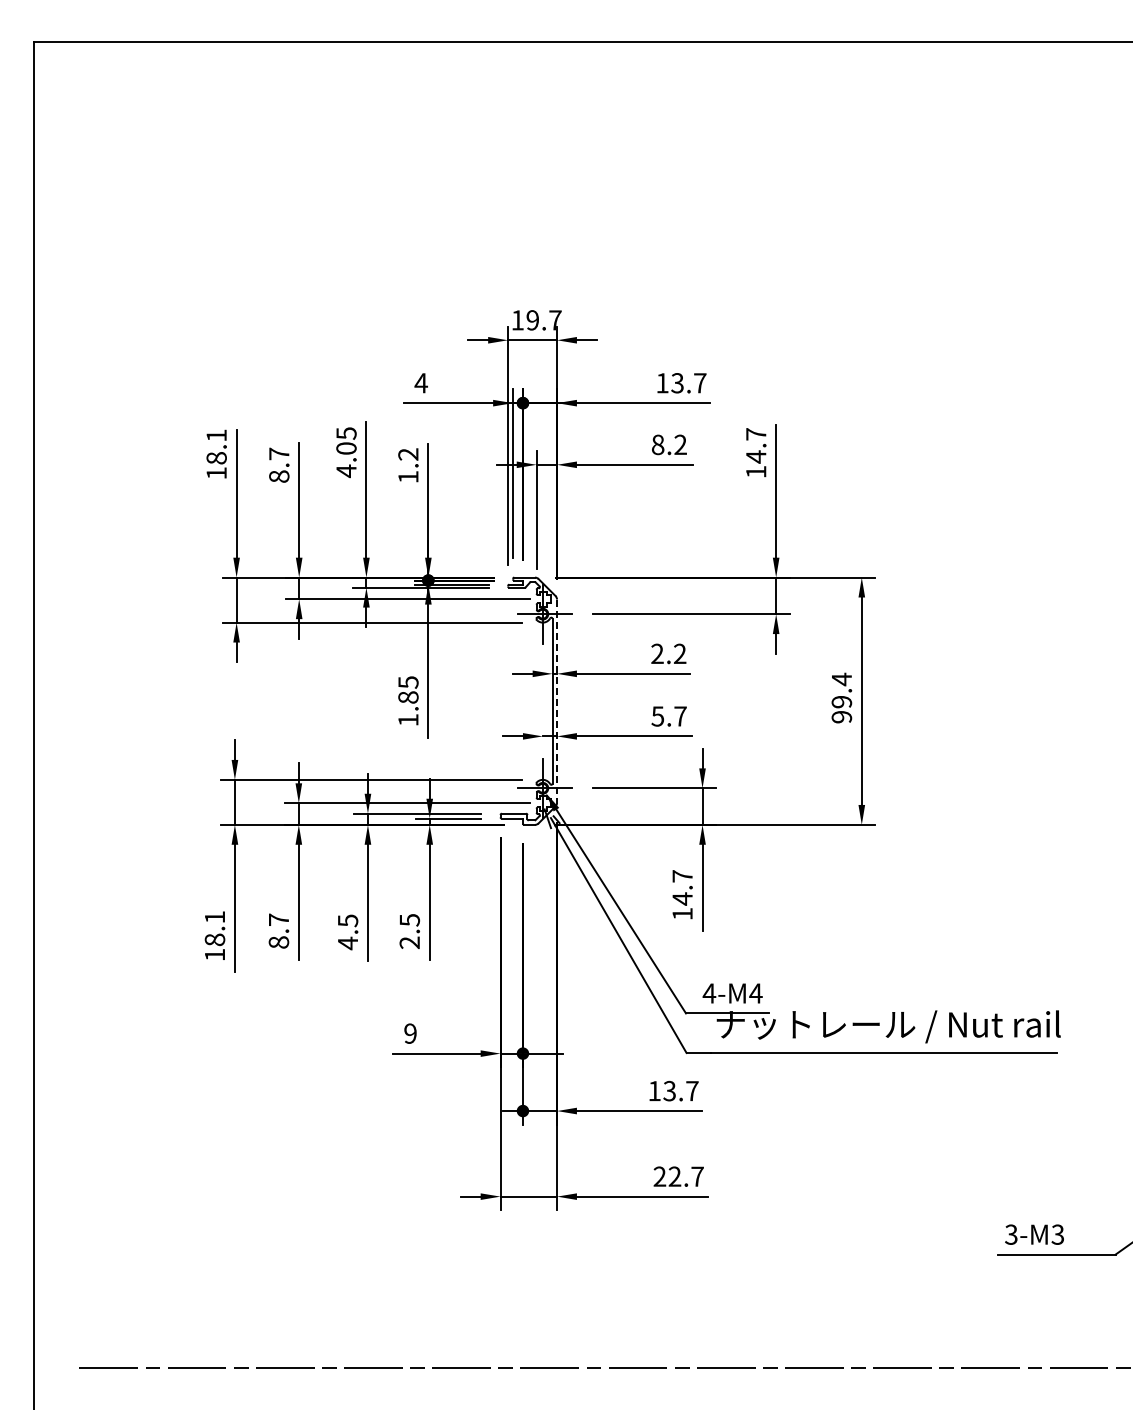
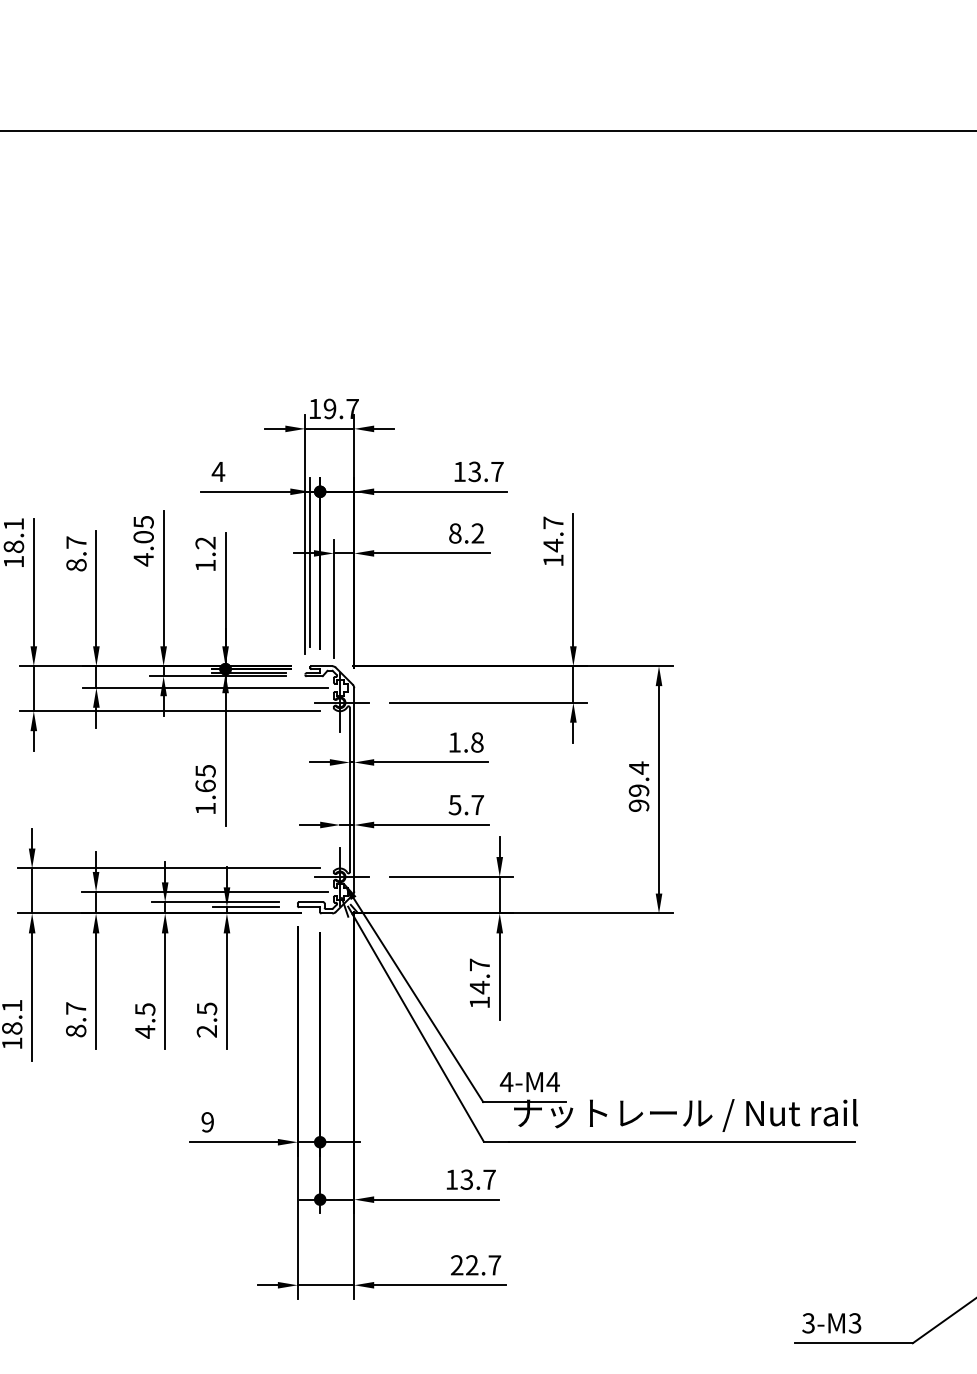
text: (668, 653) -> (465, 742), 2.2 -> 1.8
text: (408, 697) -> (205, 786), 1.85 -> 1.65
line: (557, 701) -> (354, 790), dashed -> solid

